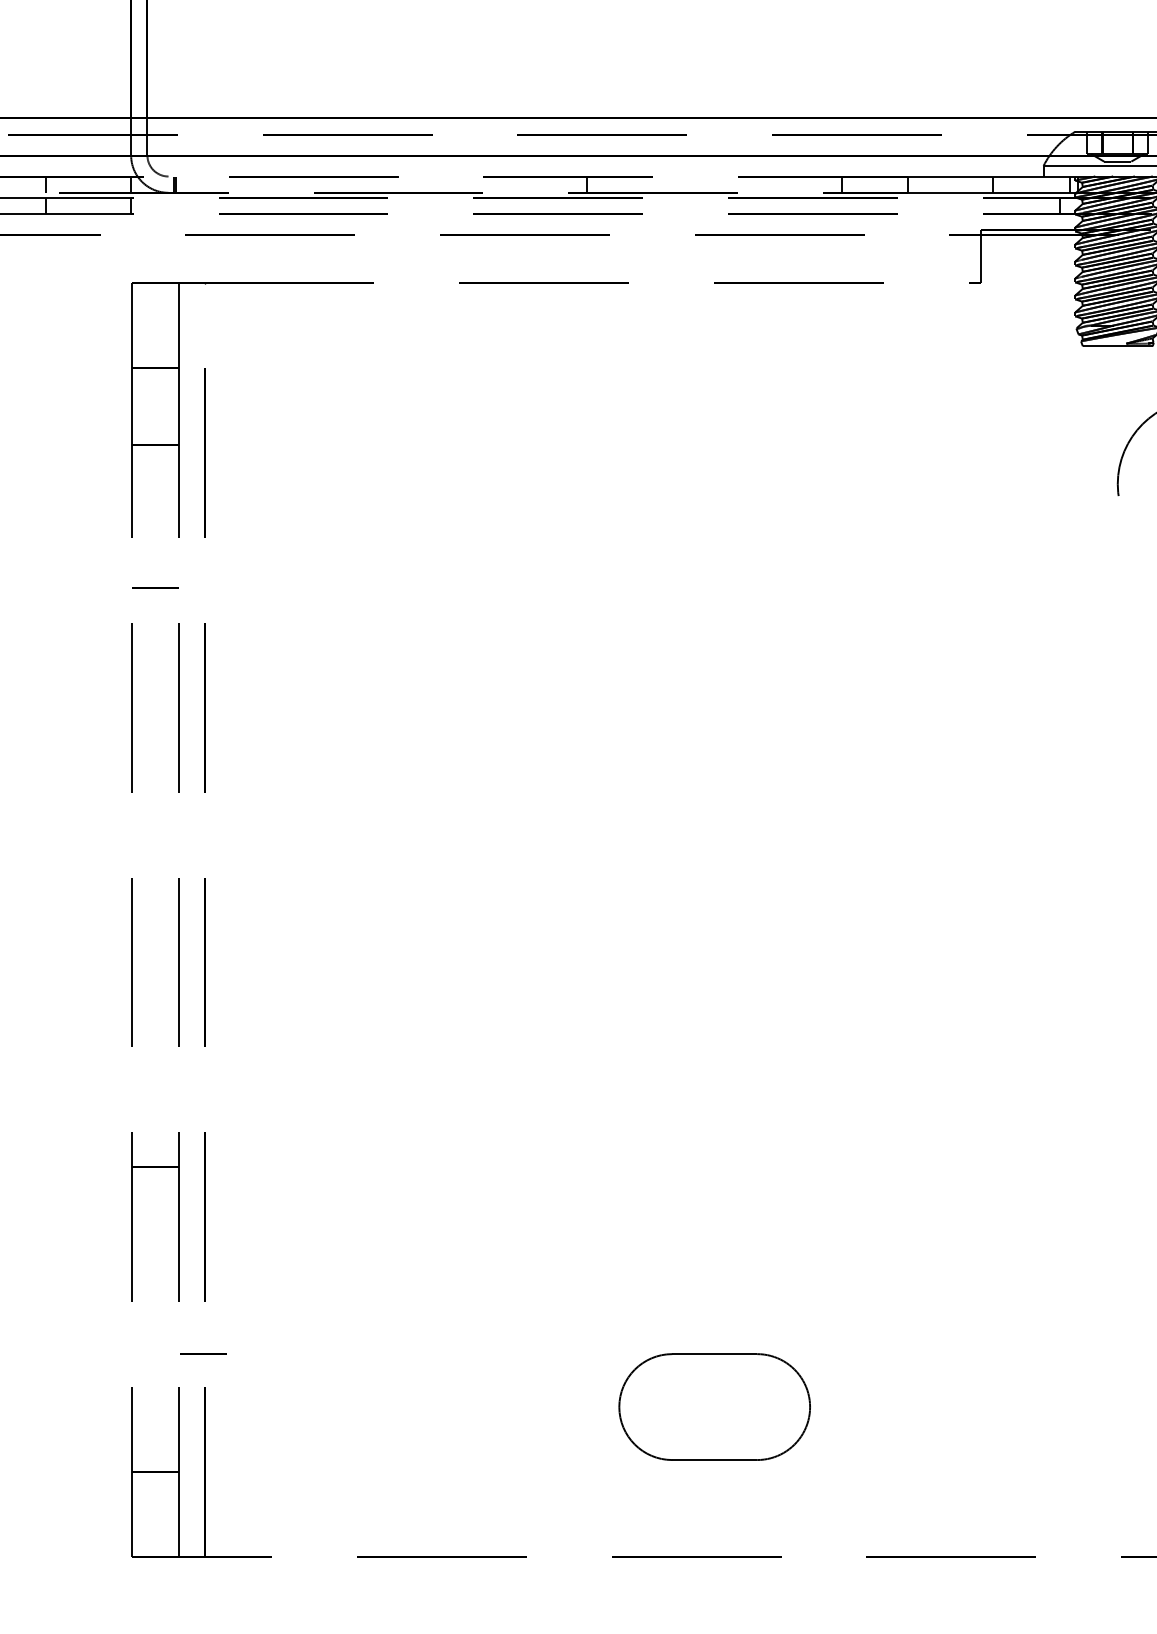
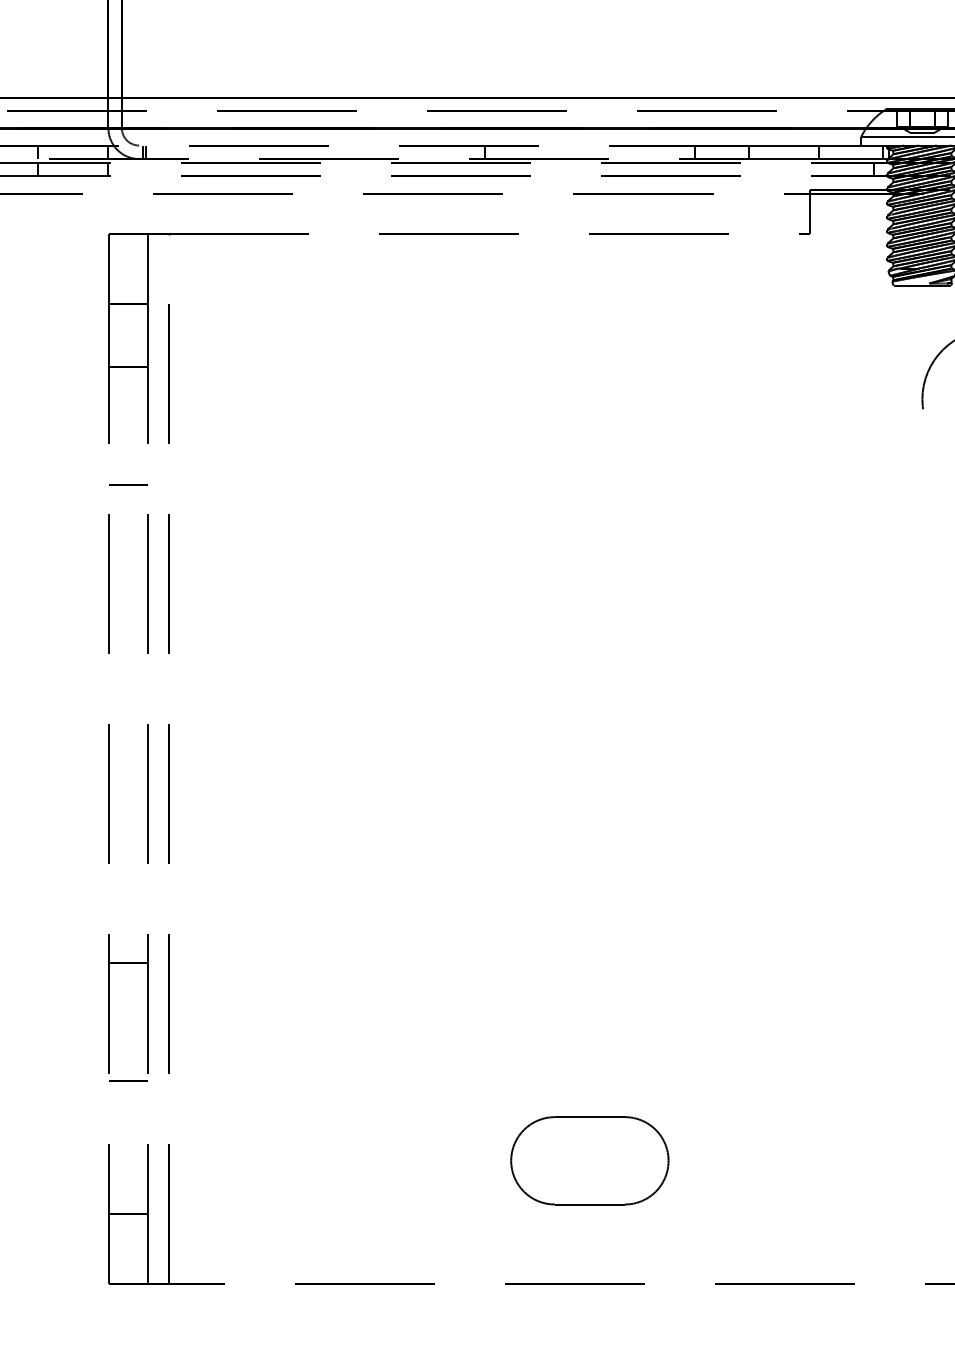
line: (203, 1353) -> (128, 1080), moved

